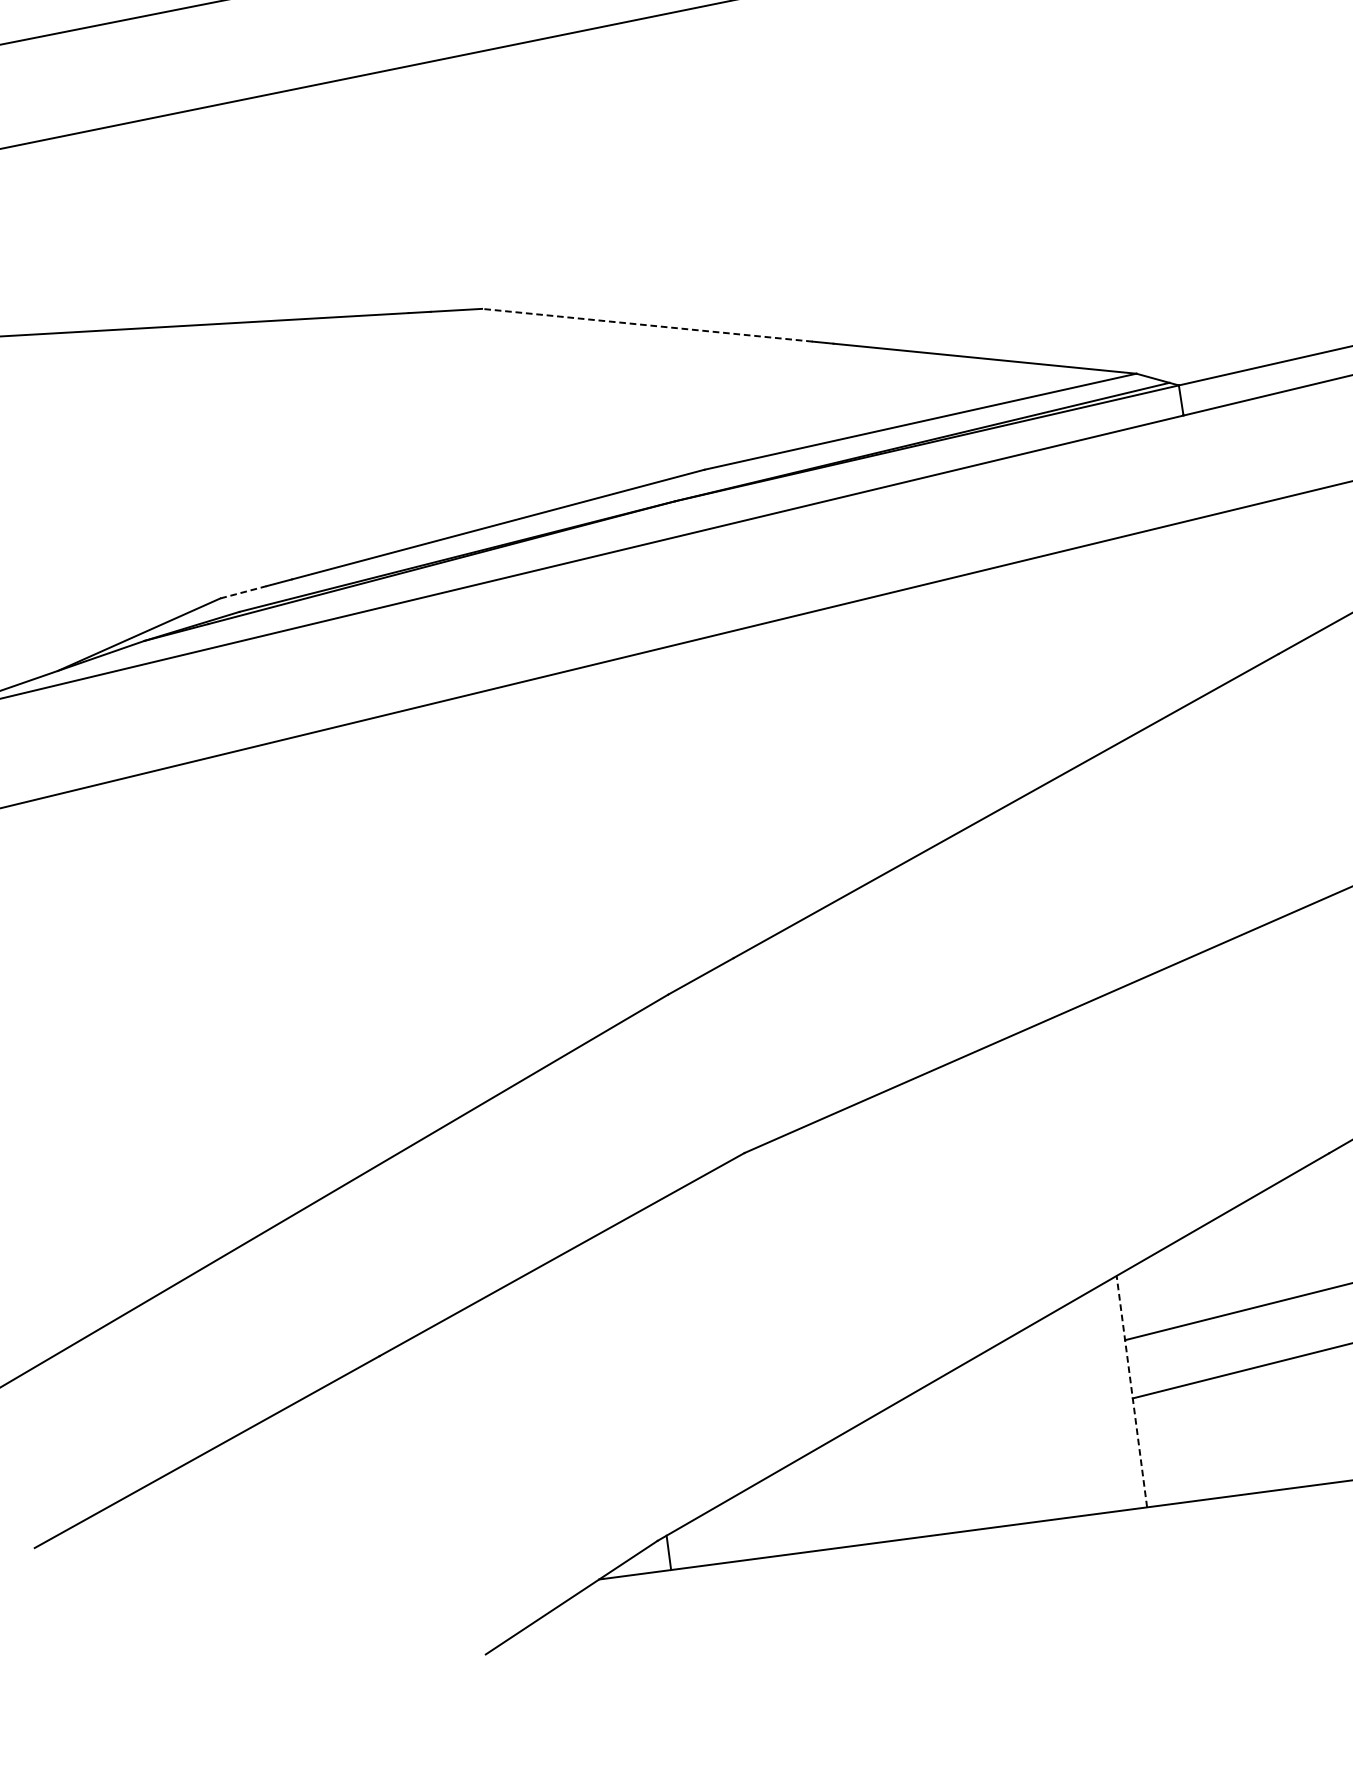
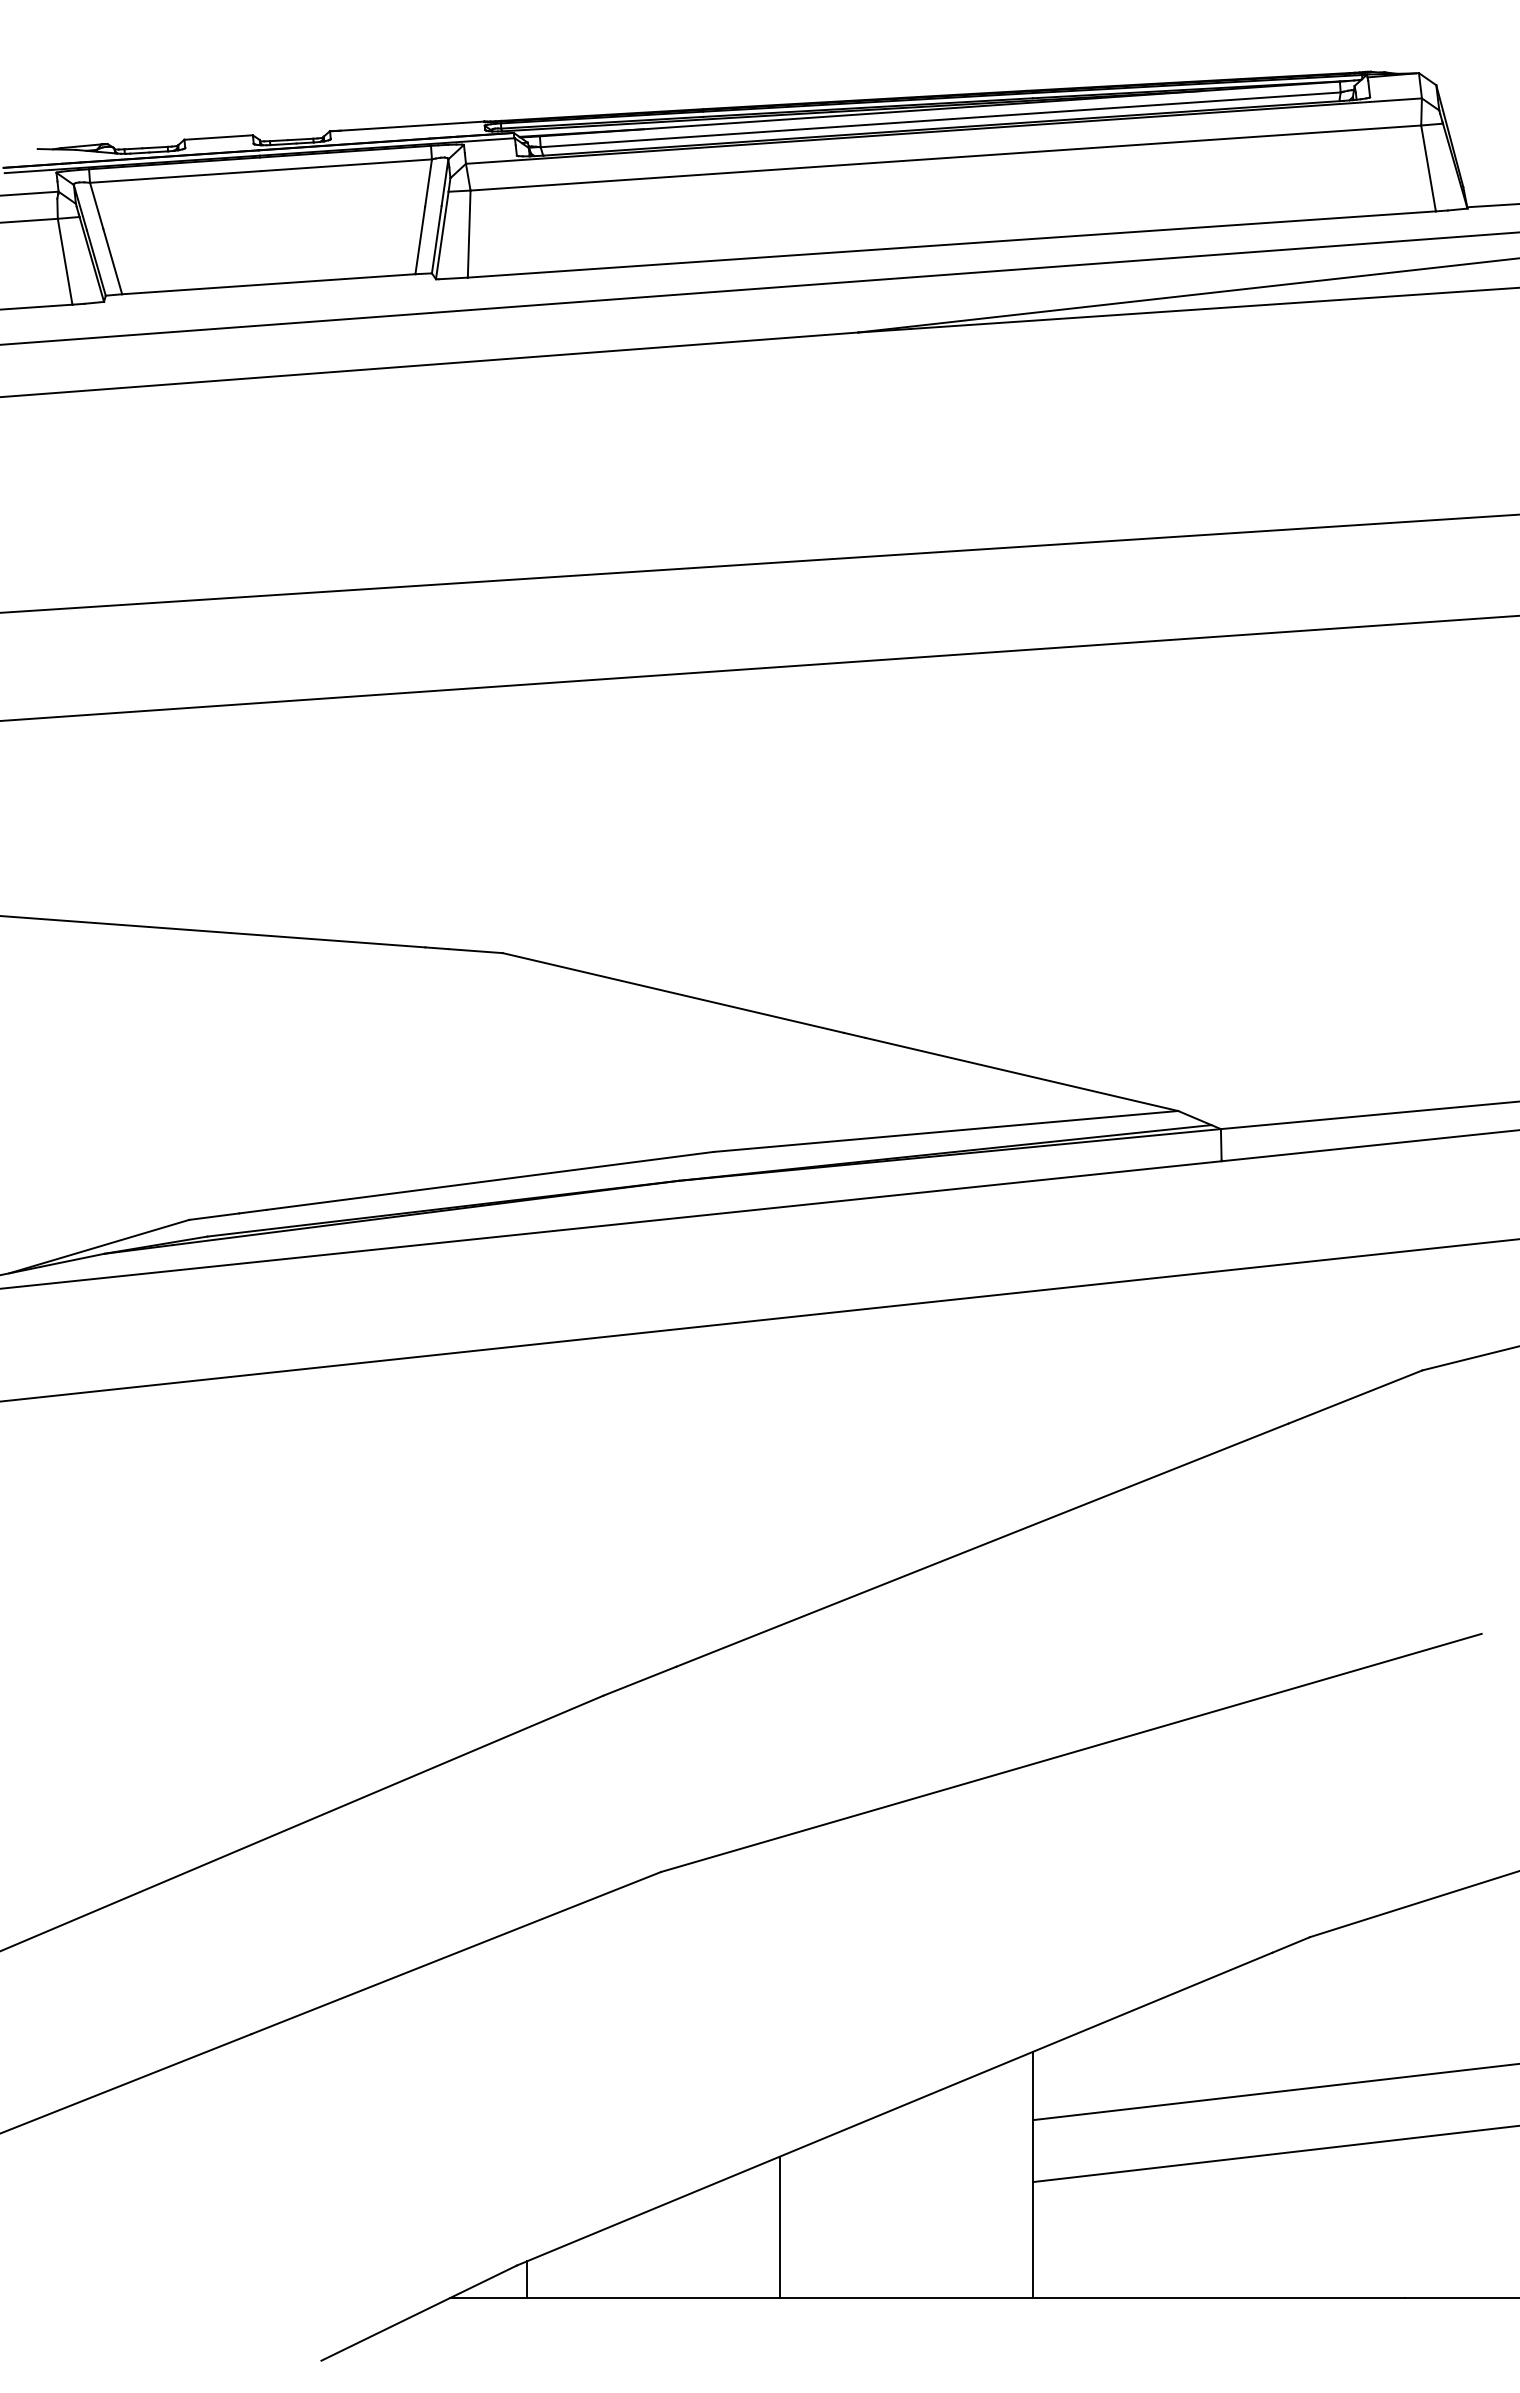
line: (646, 324) -> (672, 992), dashed -> solid
line: (243, 592) -> (214, 1216), dashed -> solid
line: (1132, 1391) -> (1033, 2174), dashed -> solid
line: (900, 1471) -> (780, 2226), added

